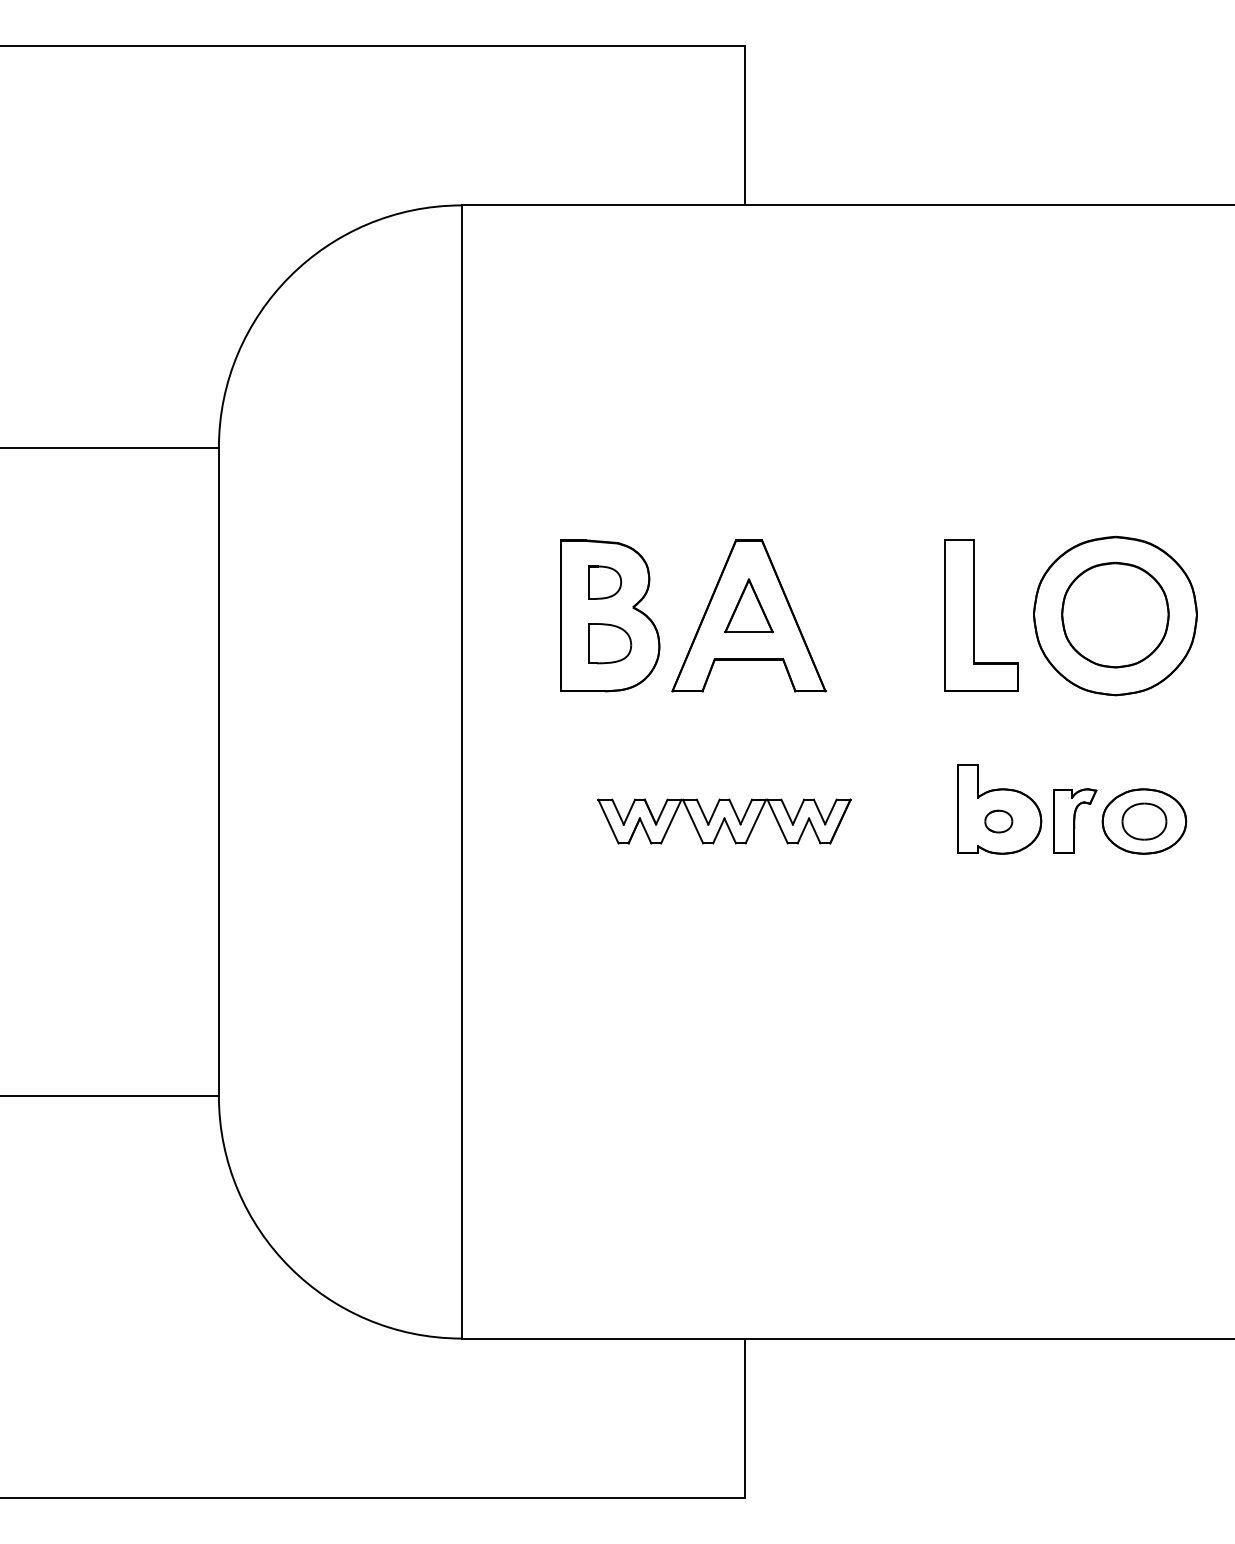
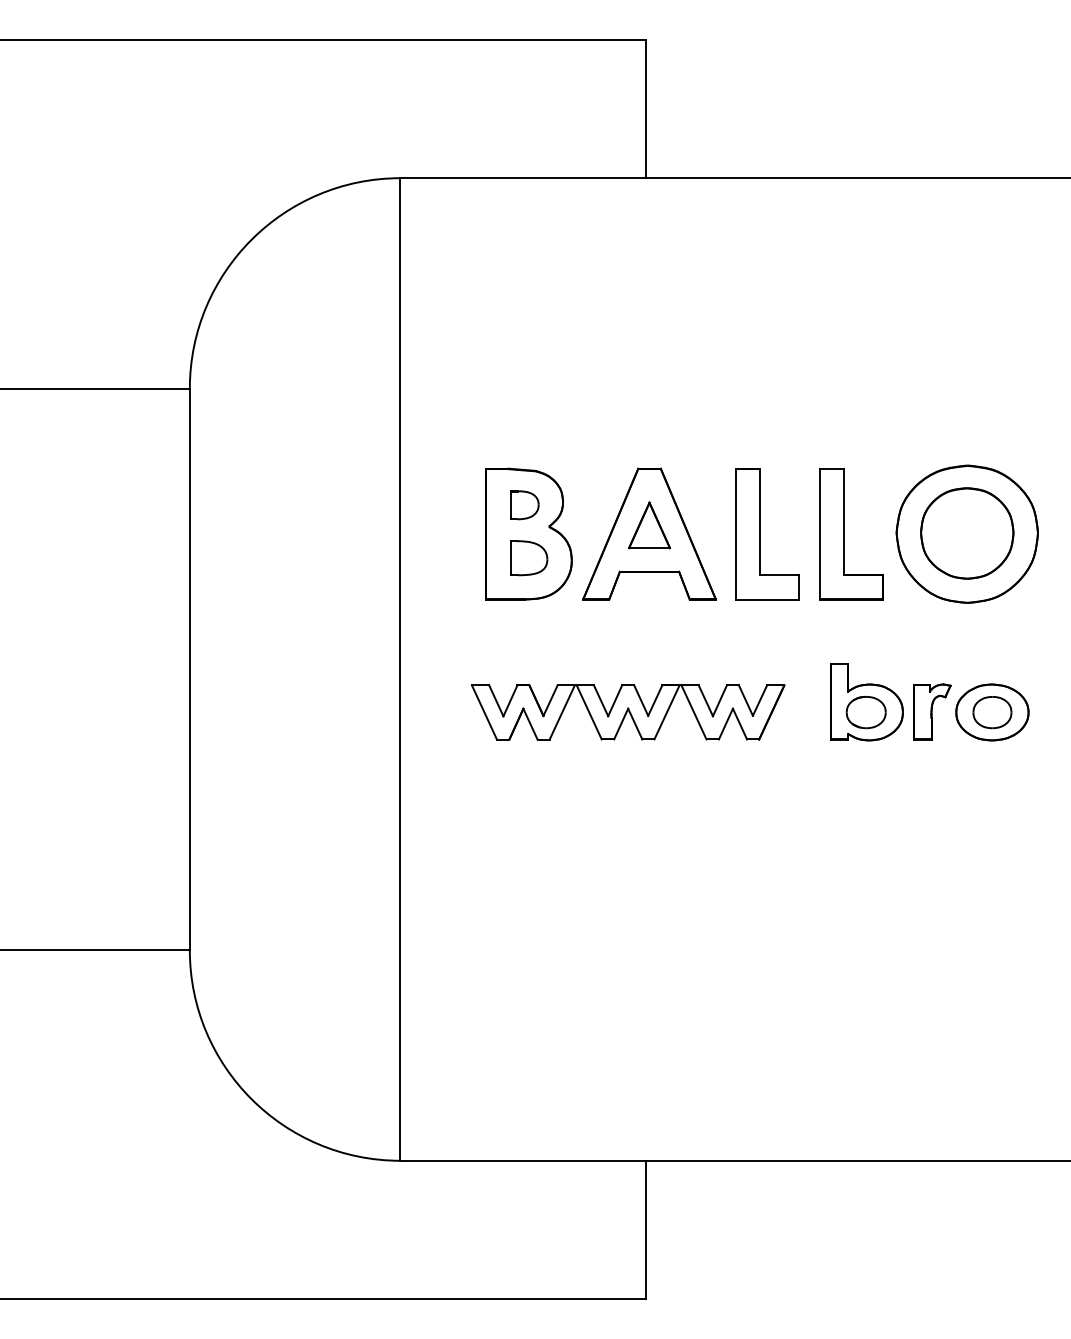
part: (876, 616) -> (760, 534), added
part: (724, 821) -> (628, 712), size x1.43
part: (998, 821) -> (865, 712), size x1.67

